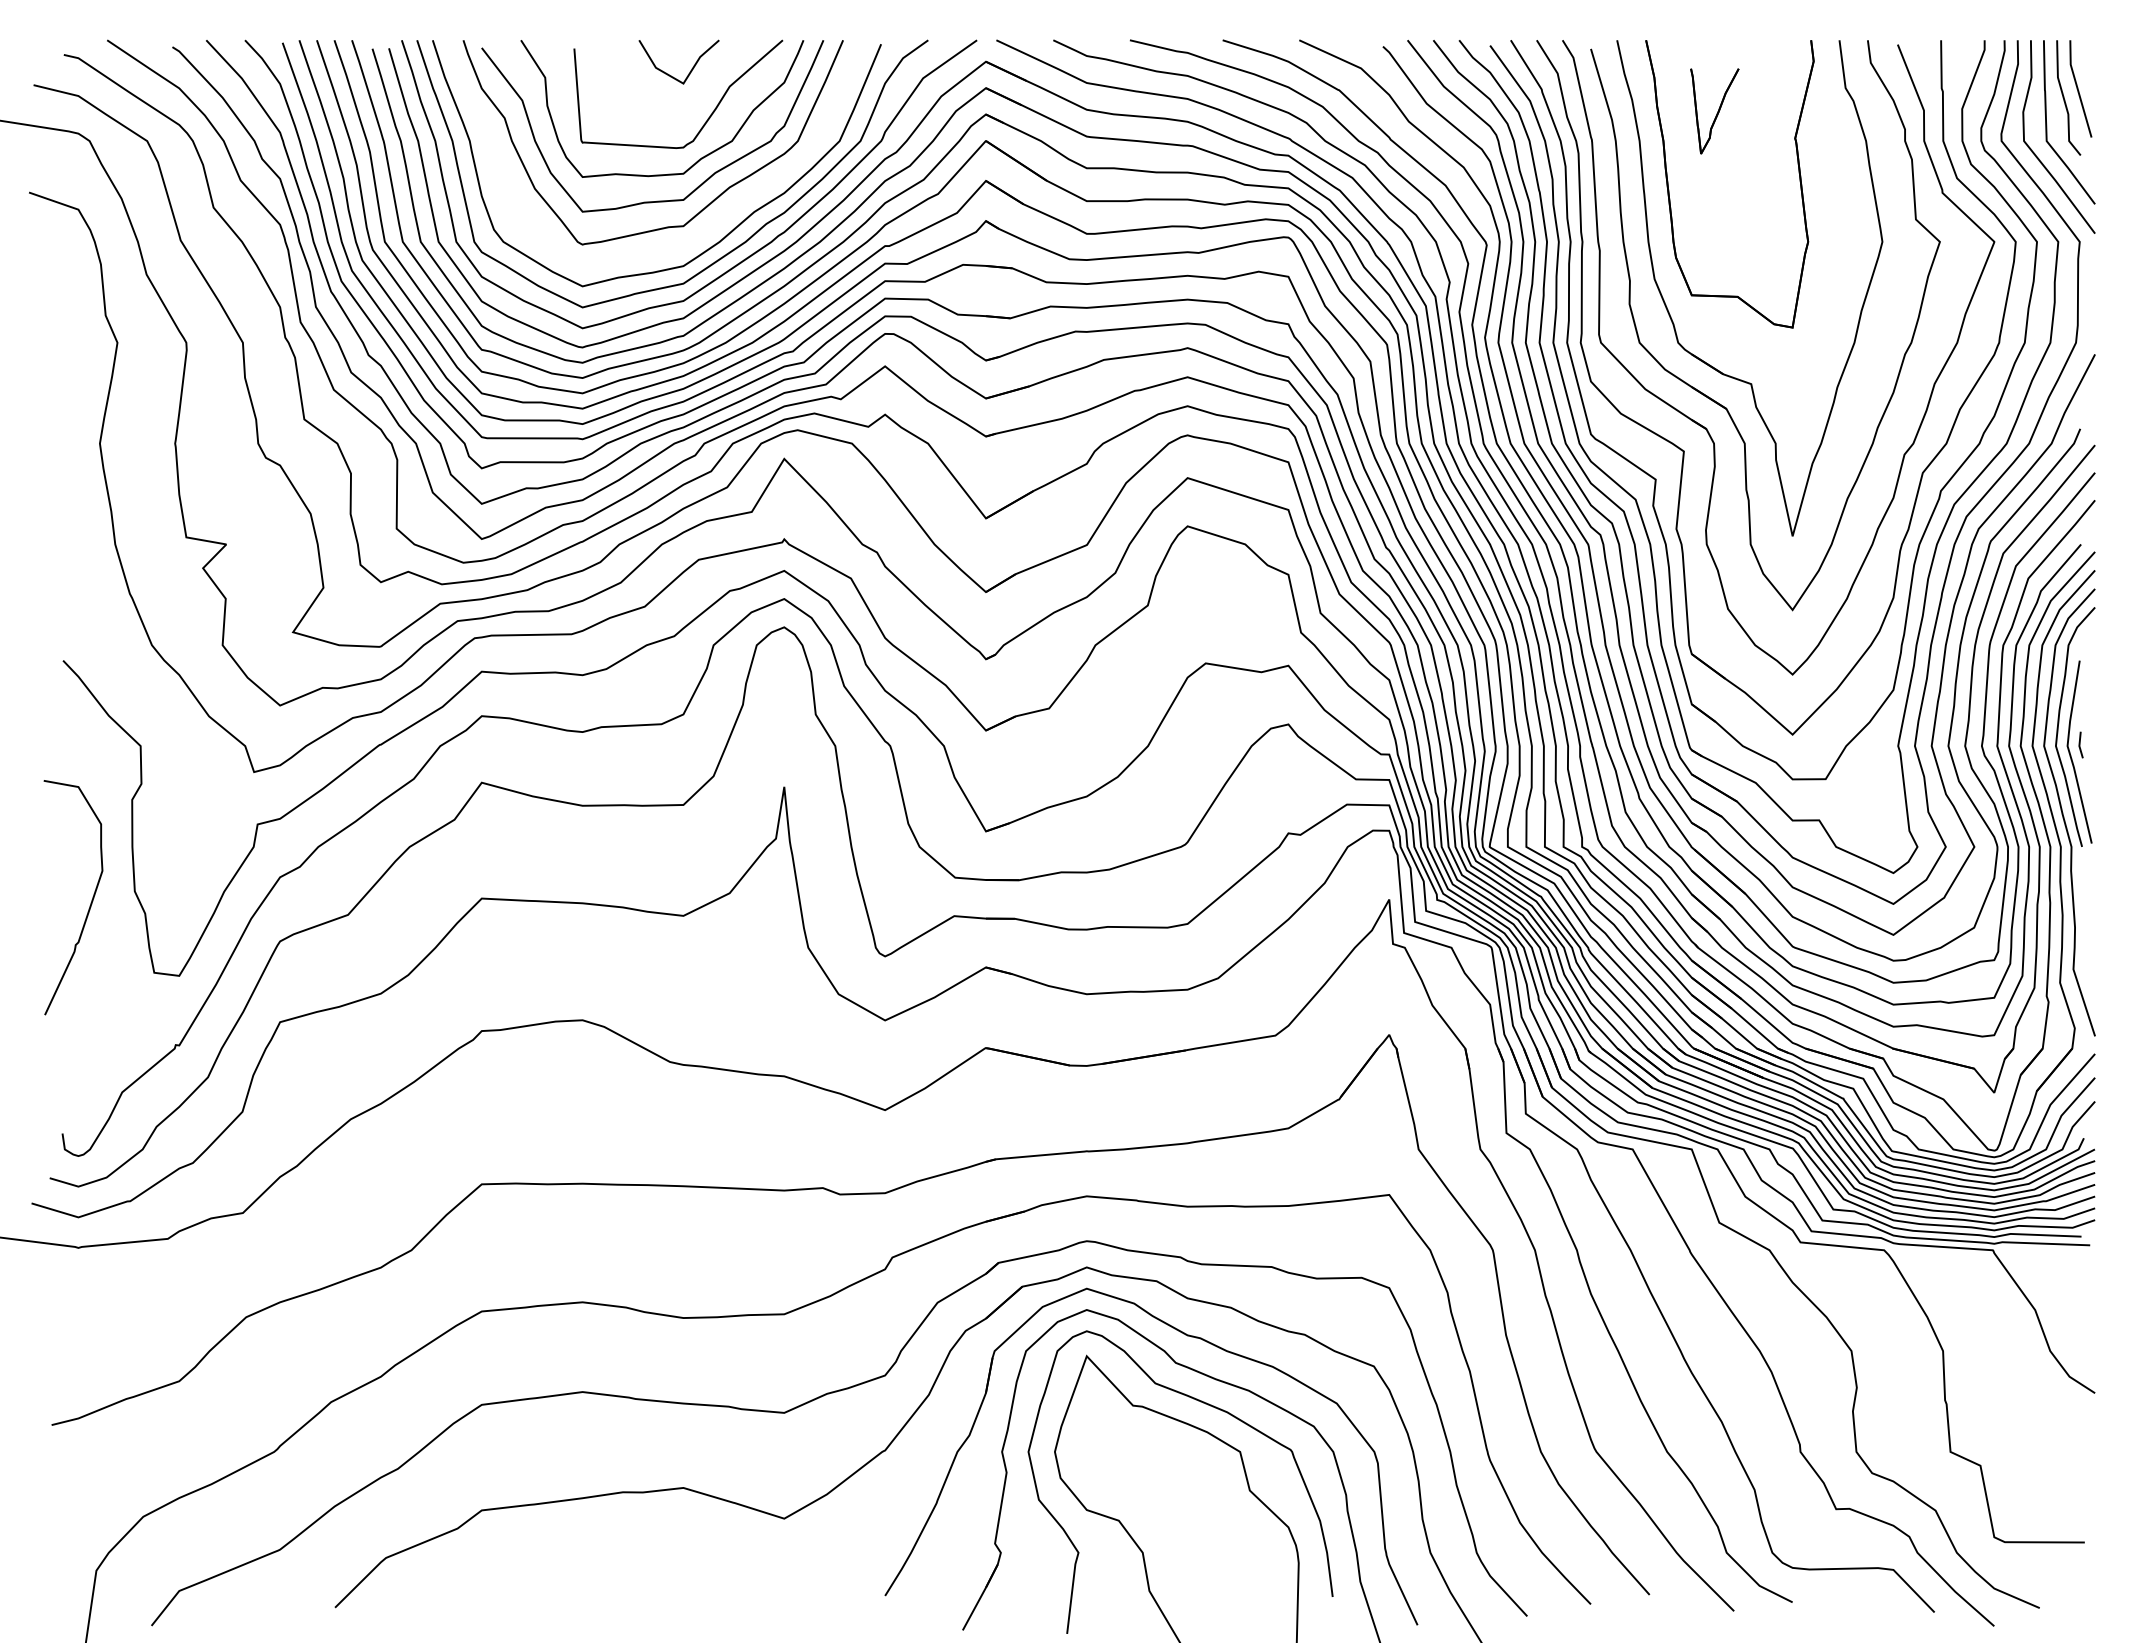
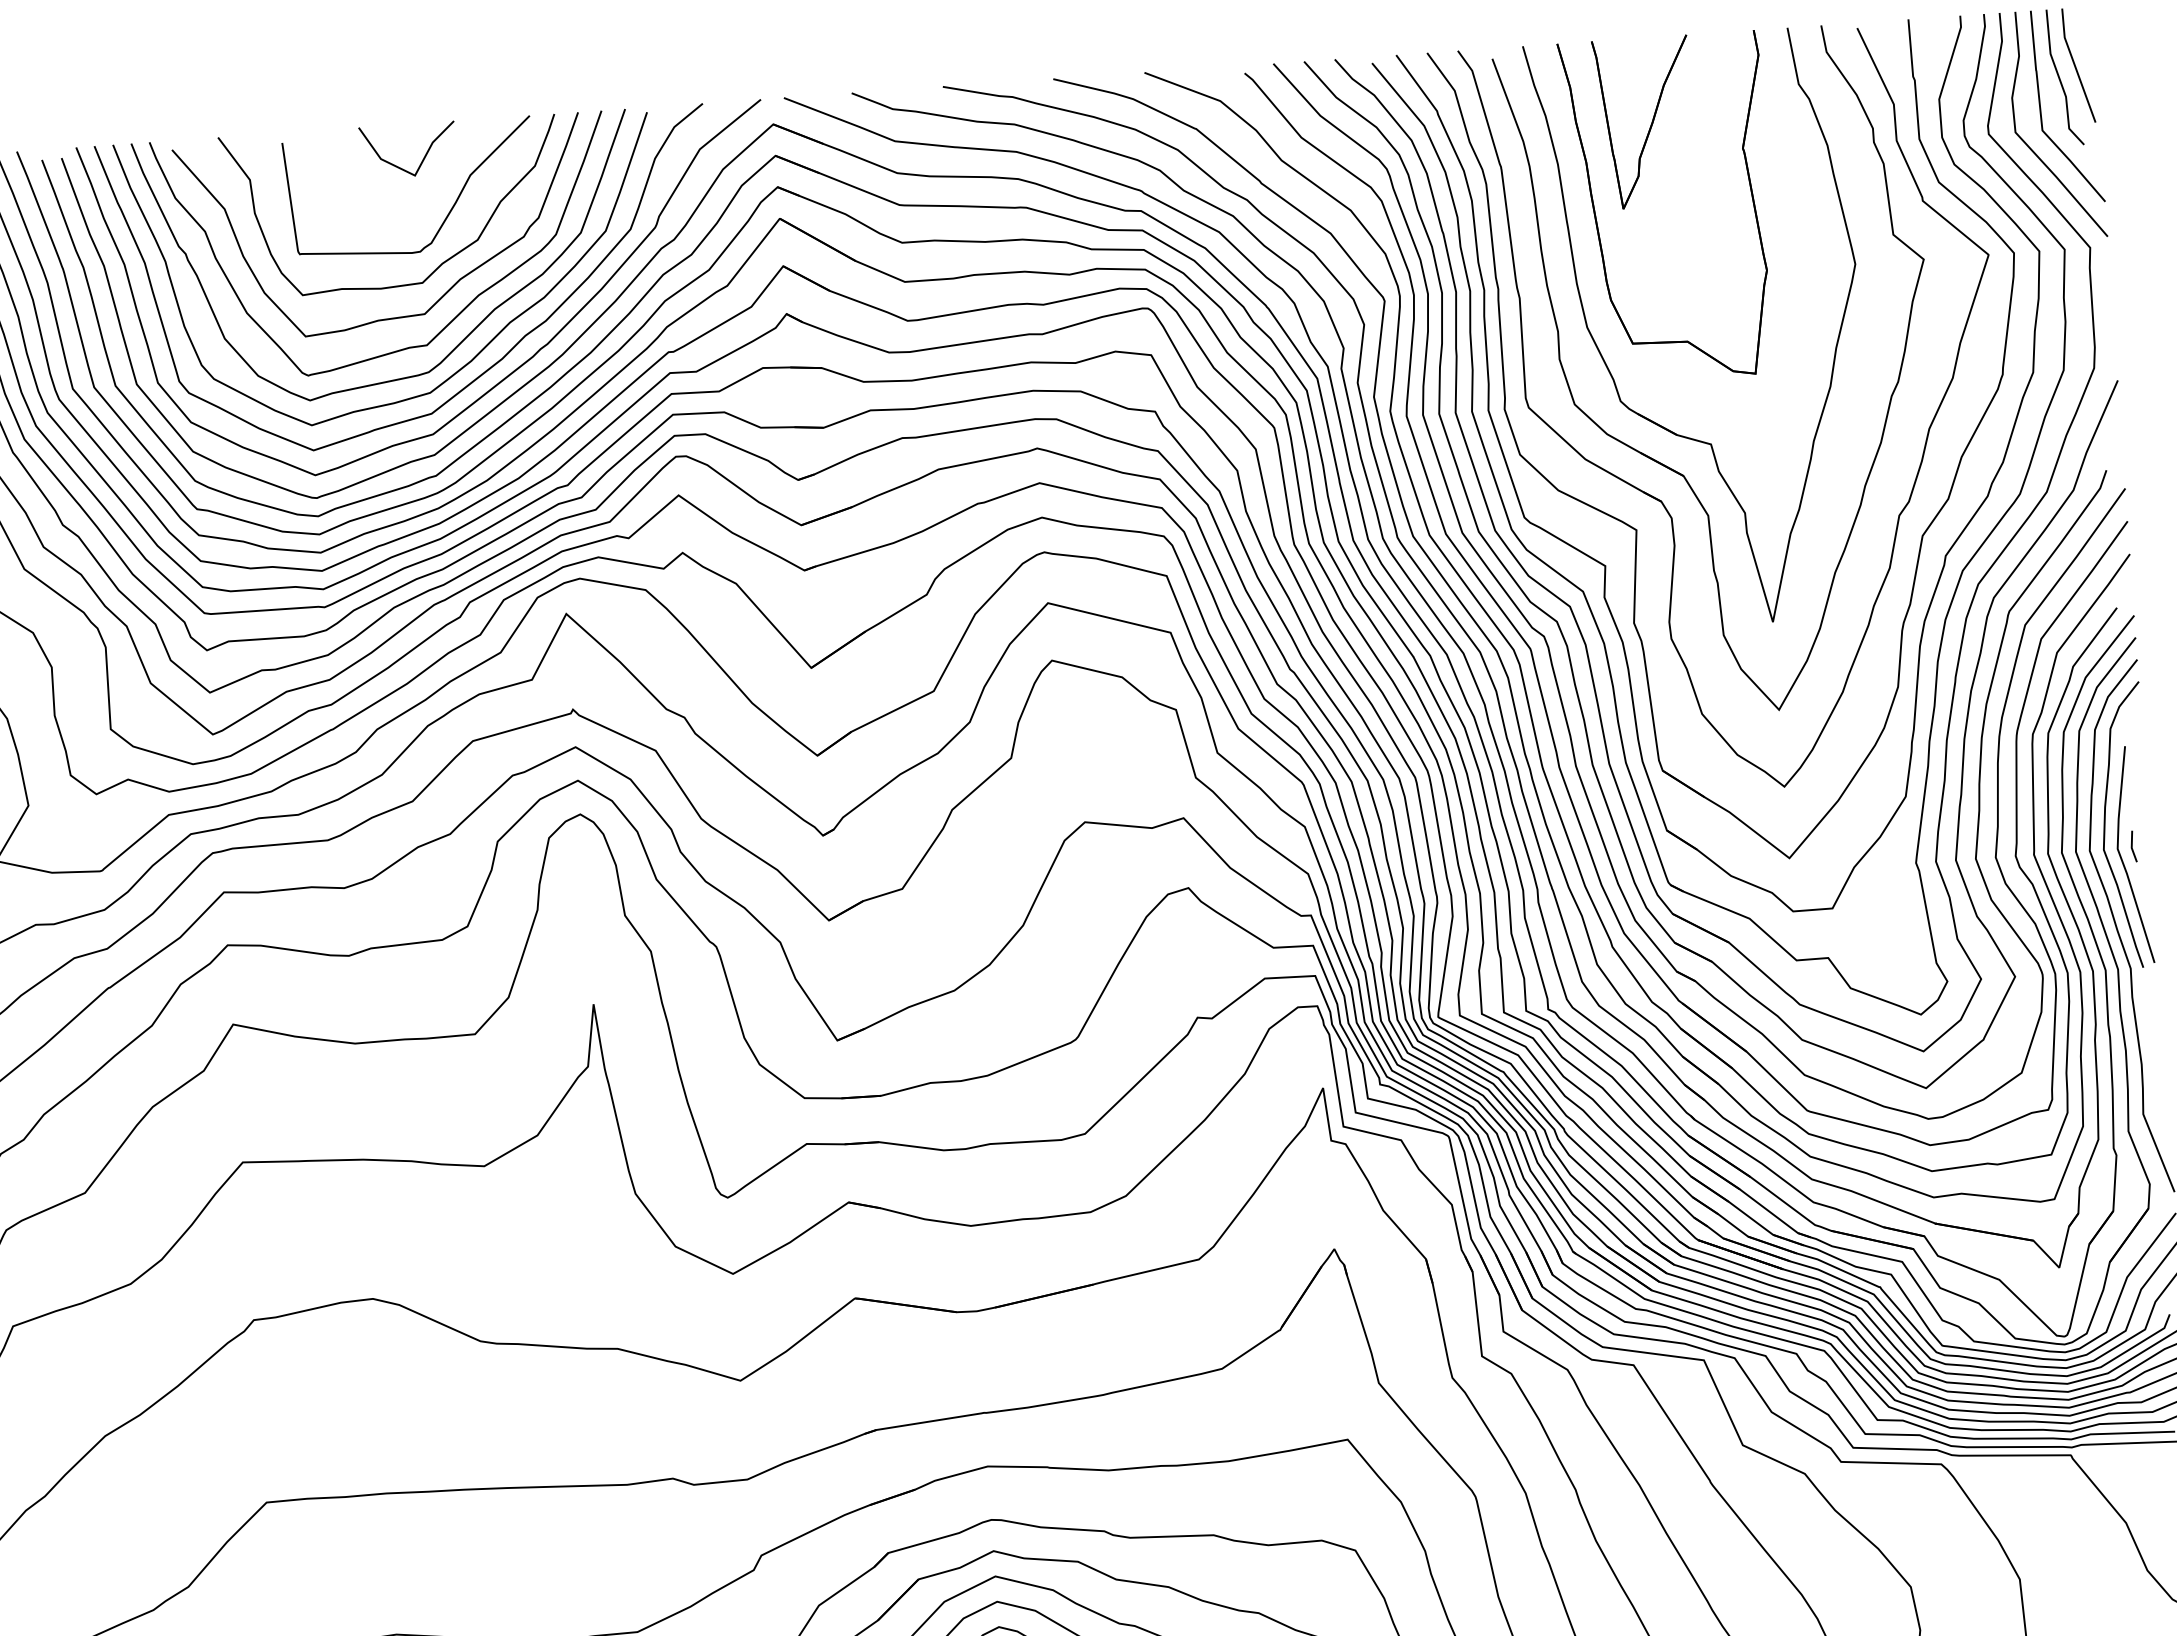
part: (1714, 111) -> (1644, 122), size x1.67
curve: (715, 221) -> (464, 337), added

